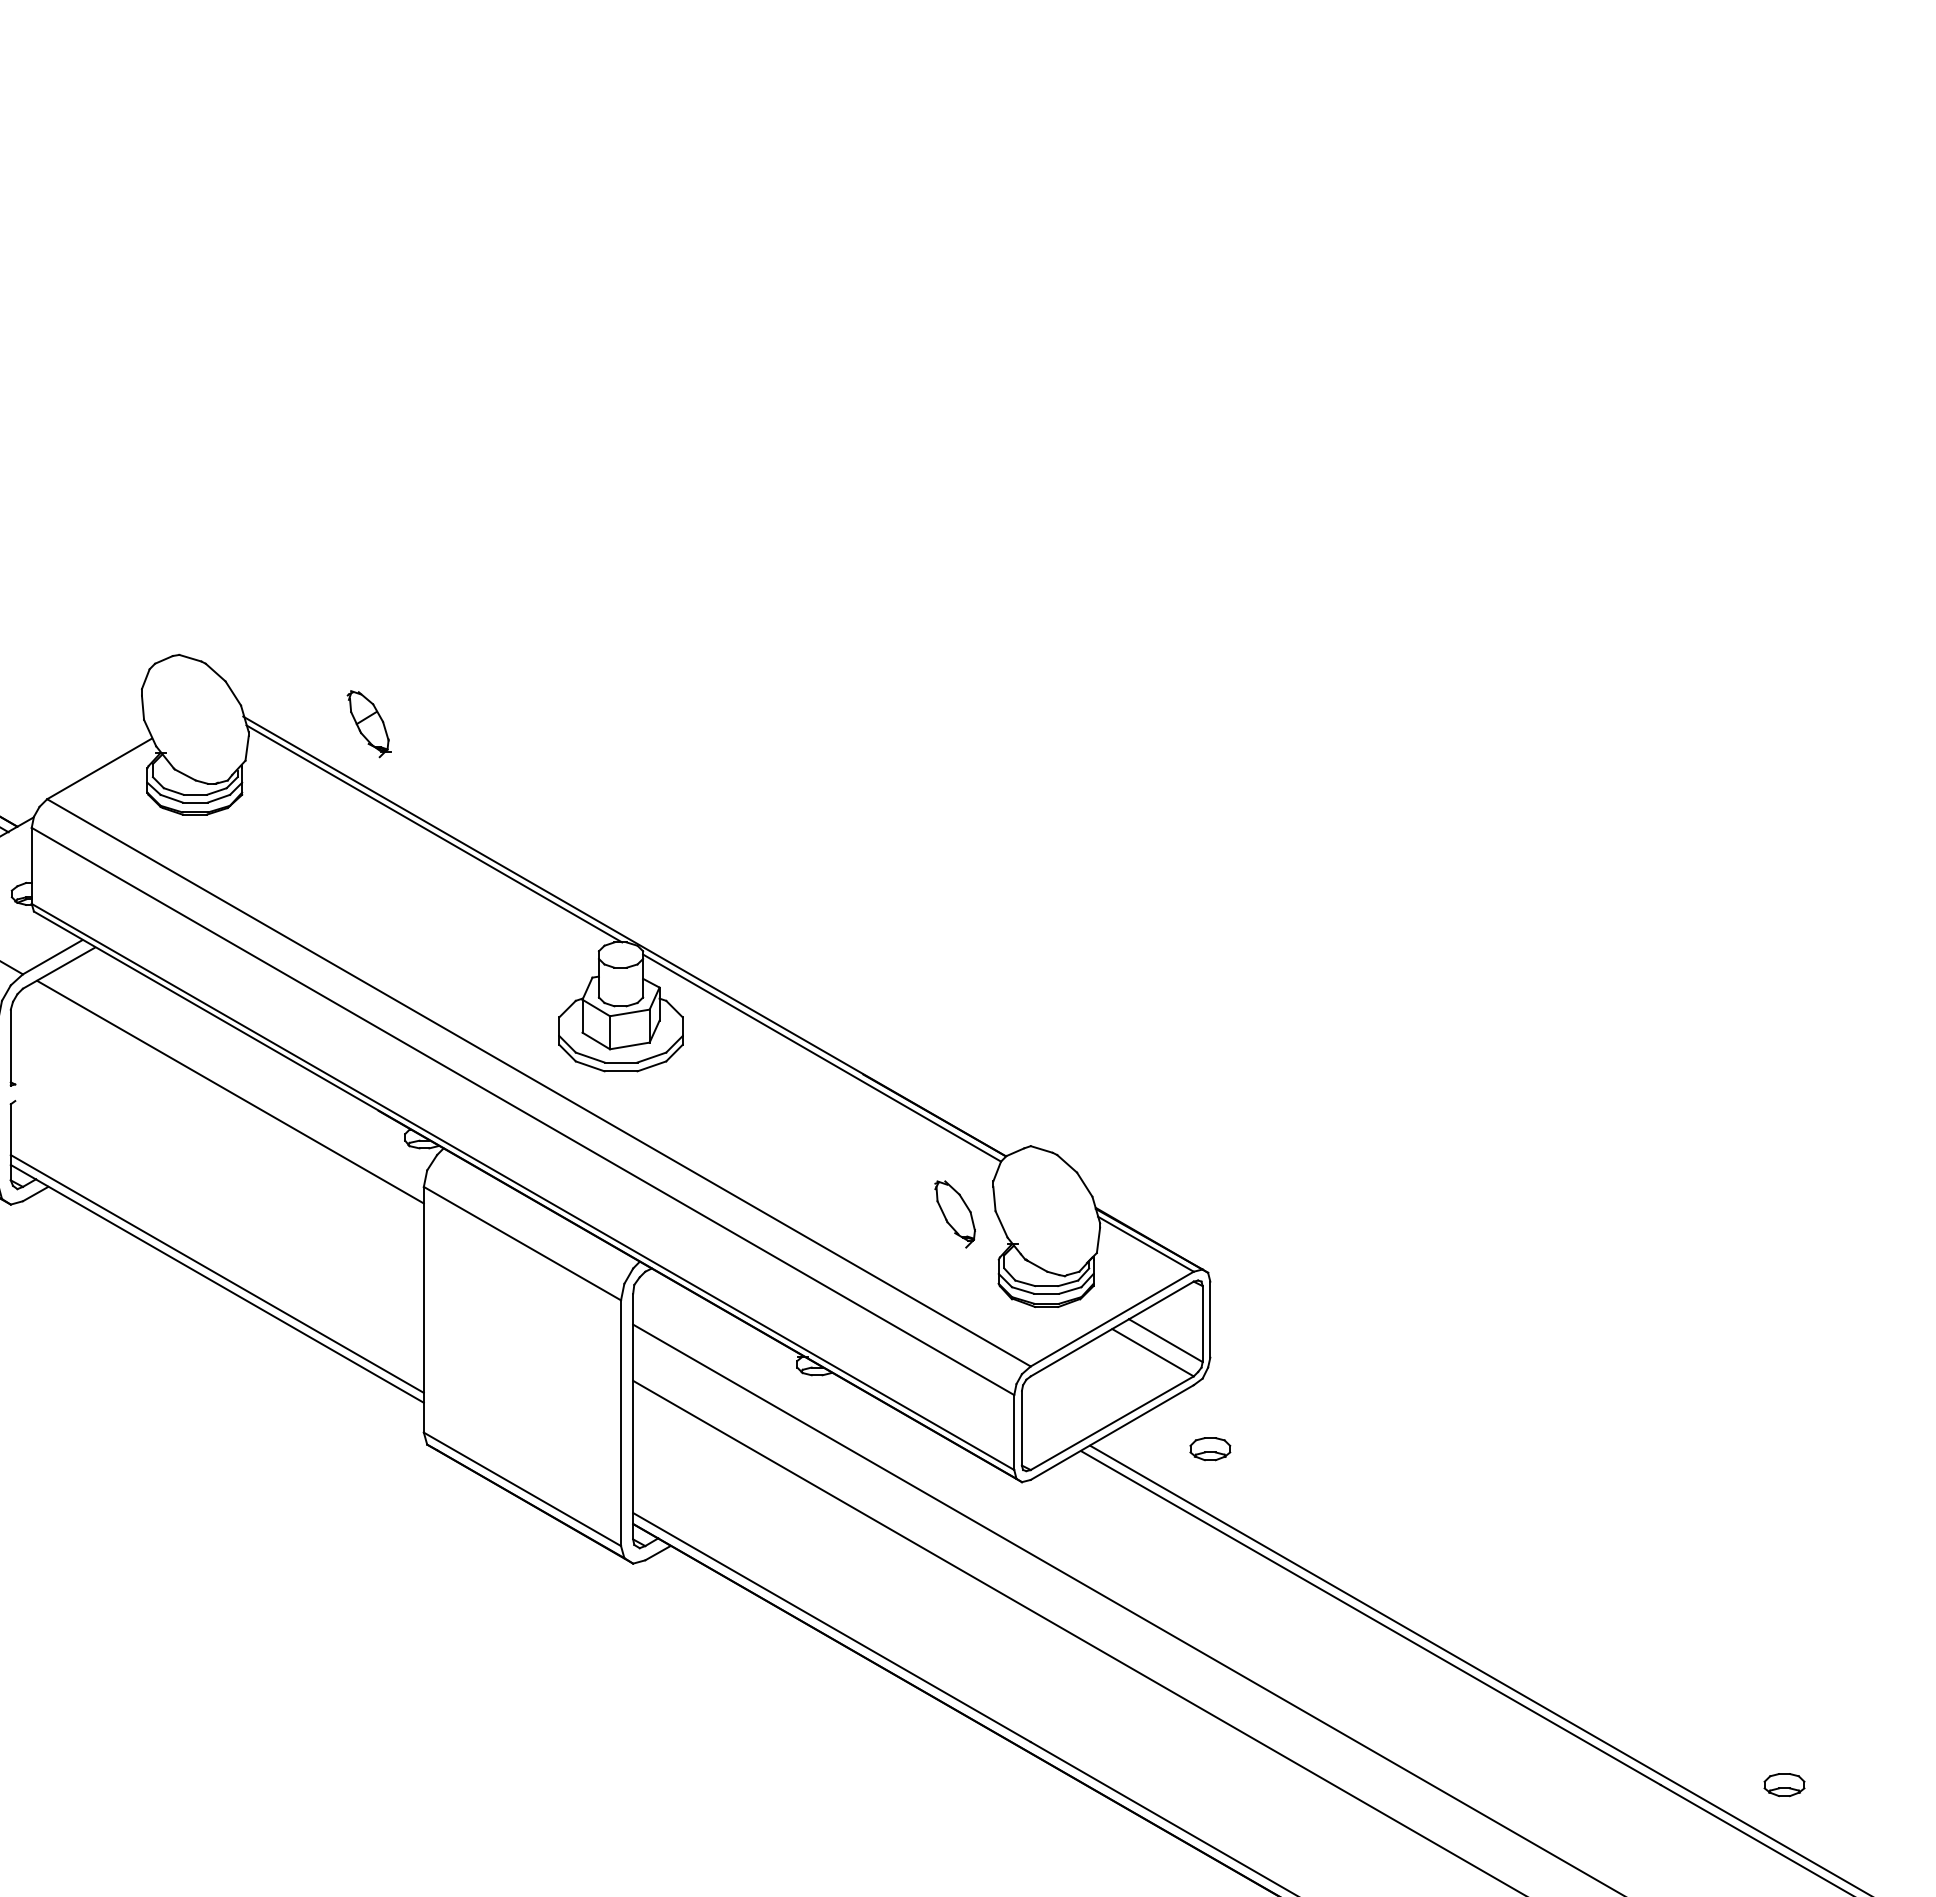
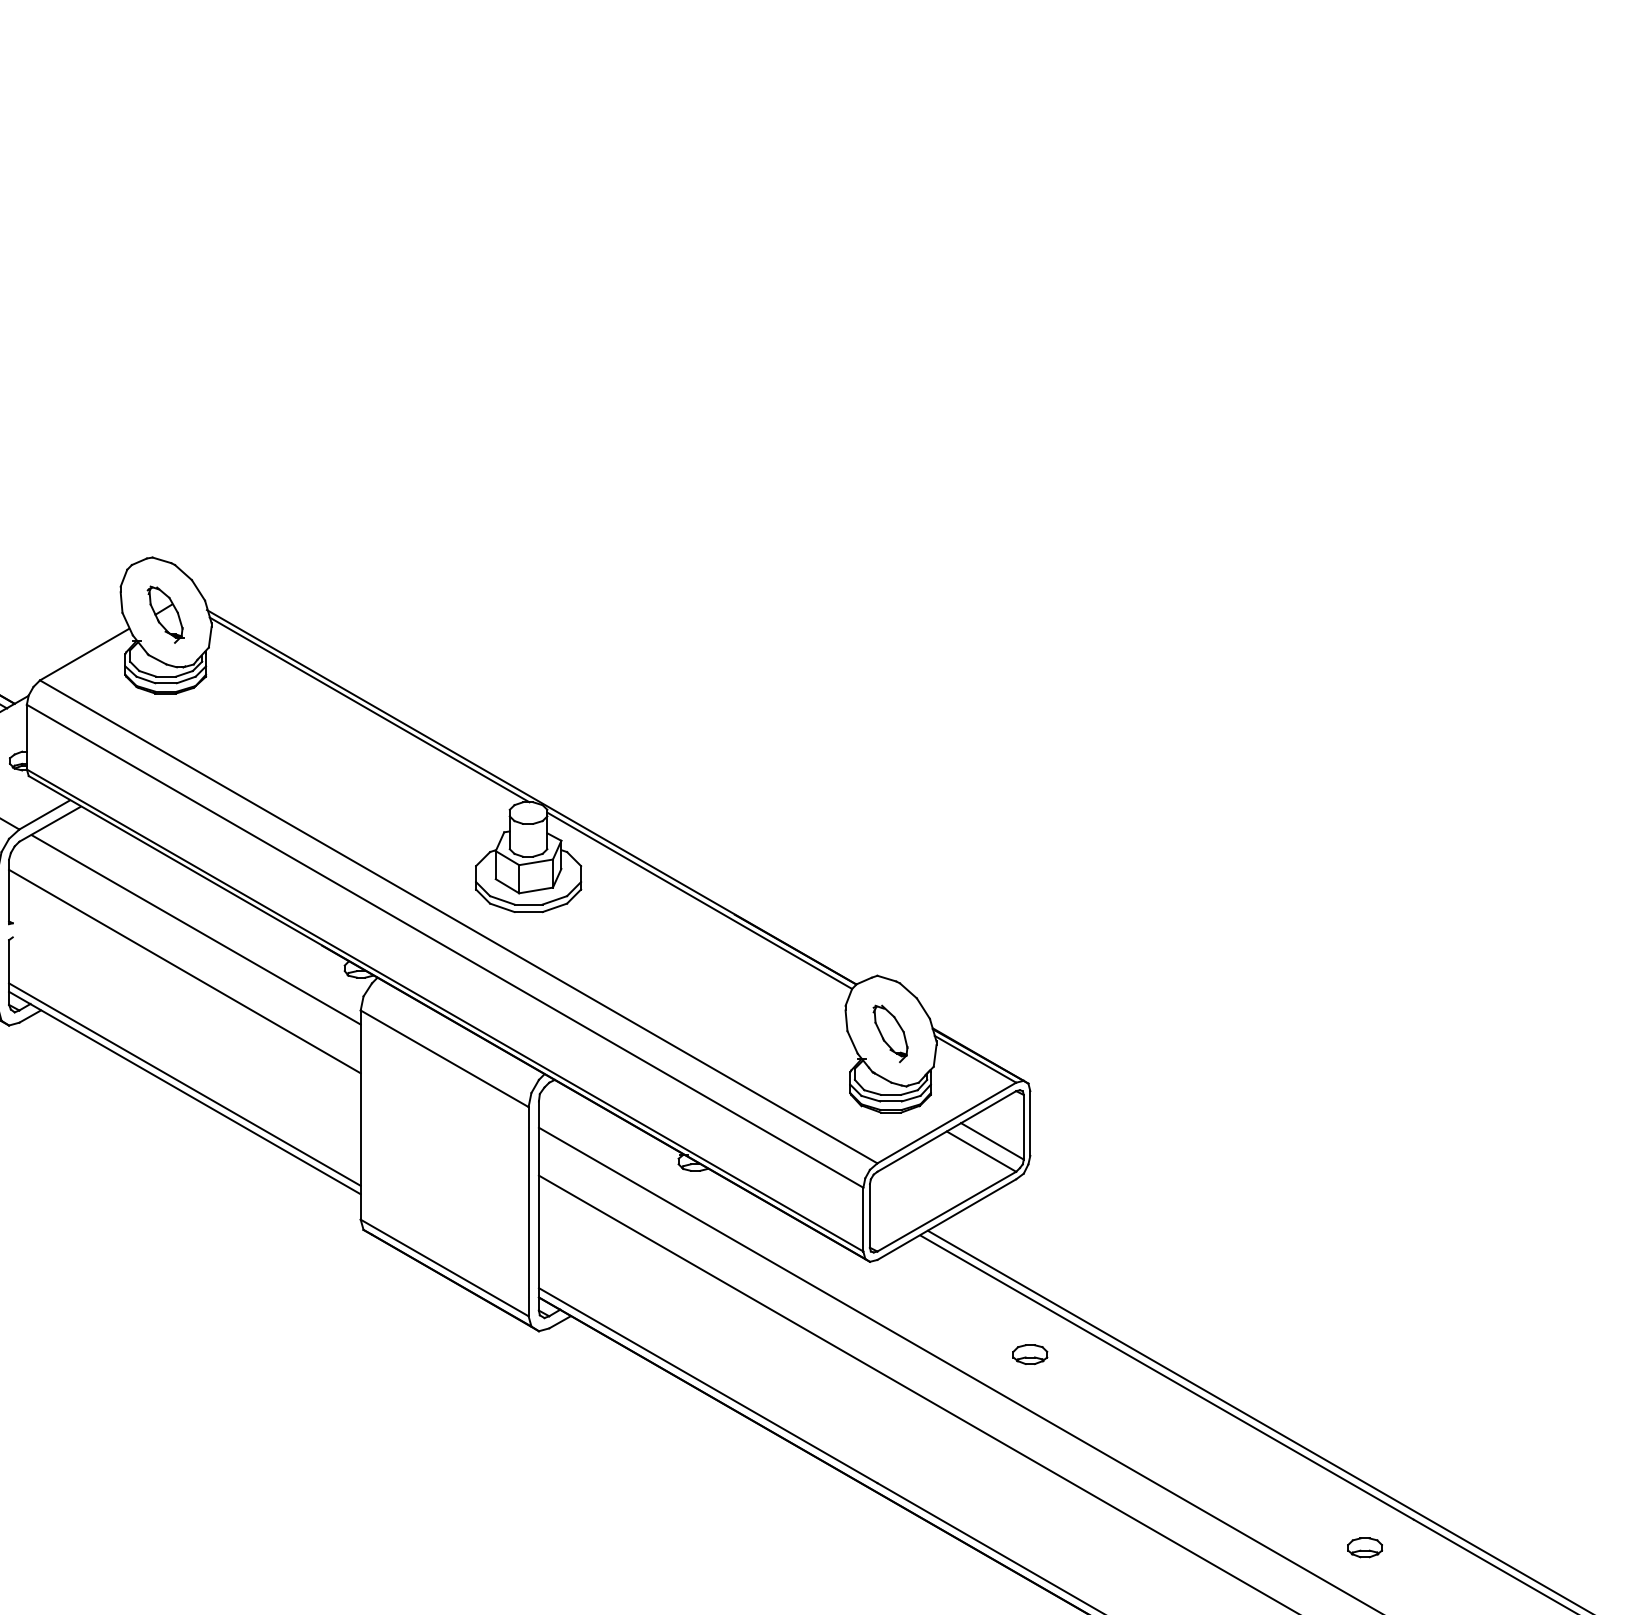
part: (368, 724) -> (165, 615), moved
line: (216, 1140) -> (184, 970), added
part: (954, 1214) -> (889, 1033), moved
part: (1210, 1449) -> (1030, 1354), moved
part: (1784, 1785) -> (1365, 1548), moved

